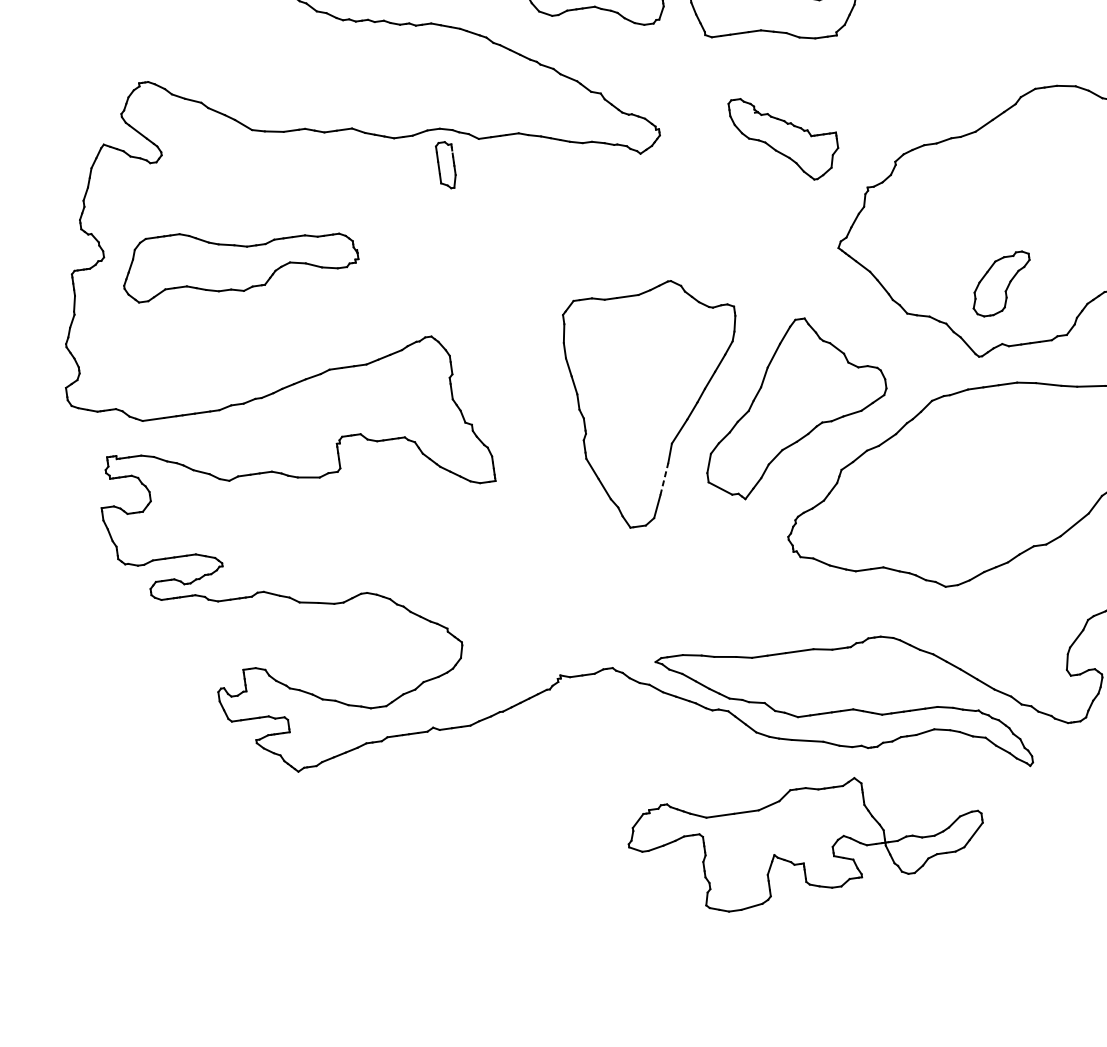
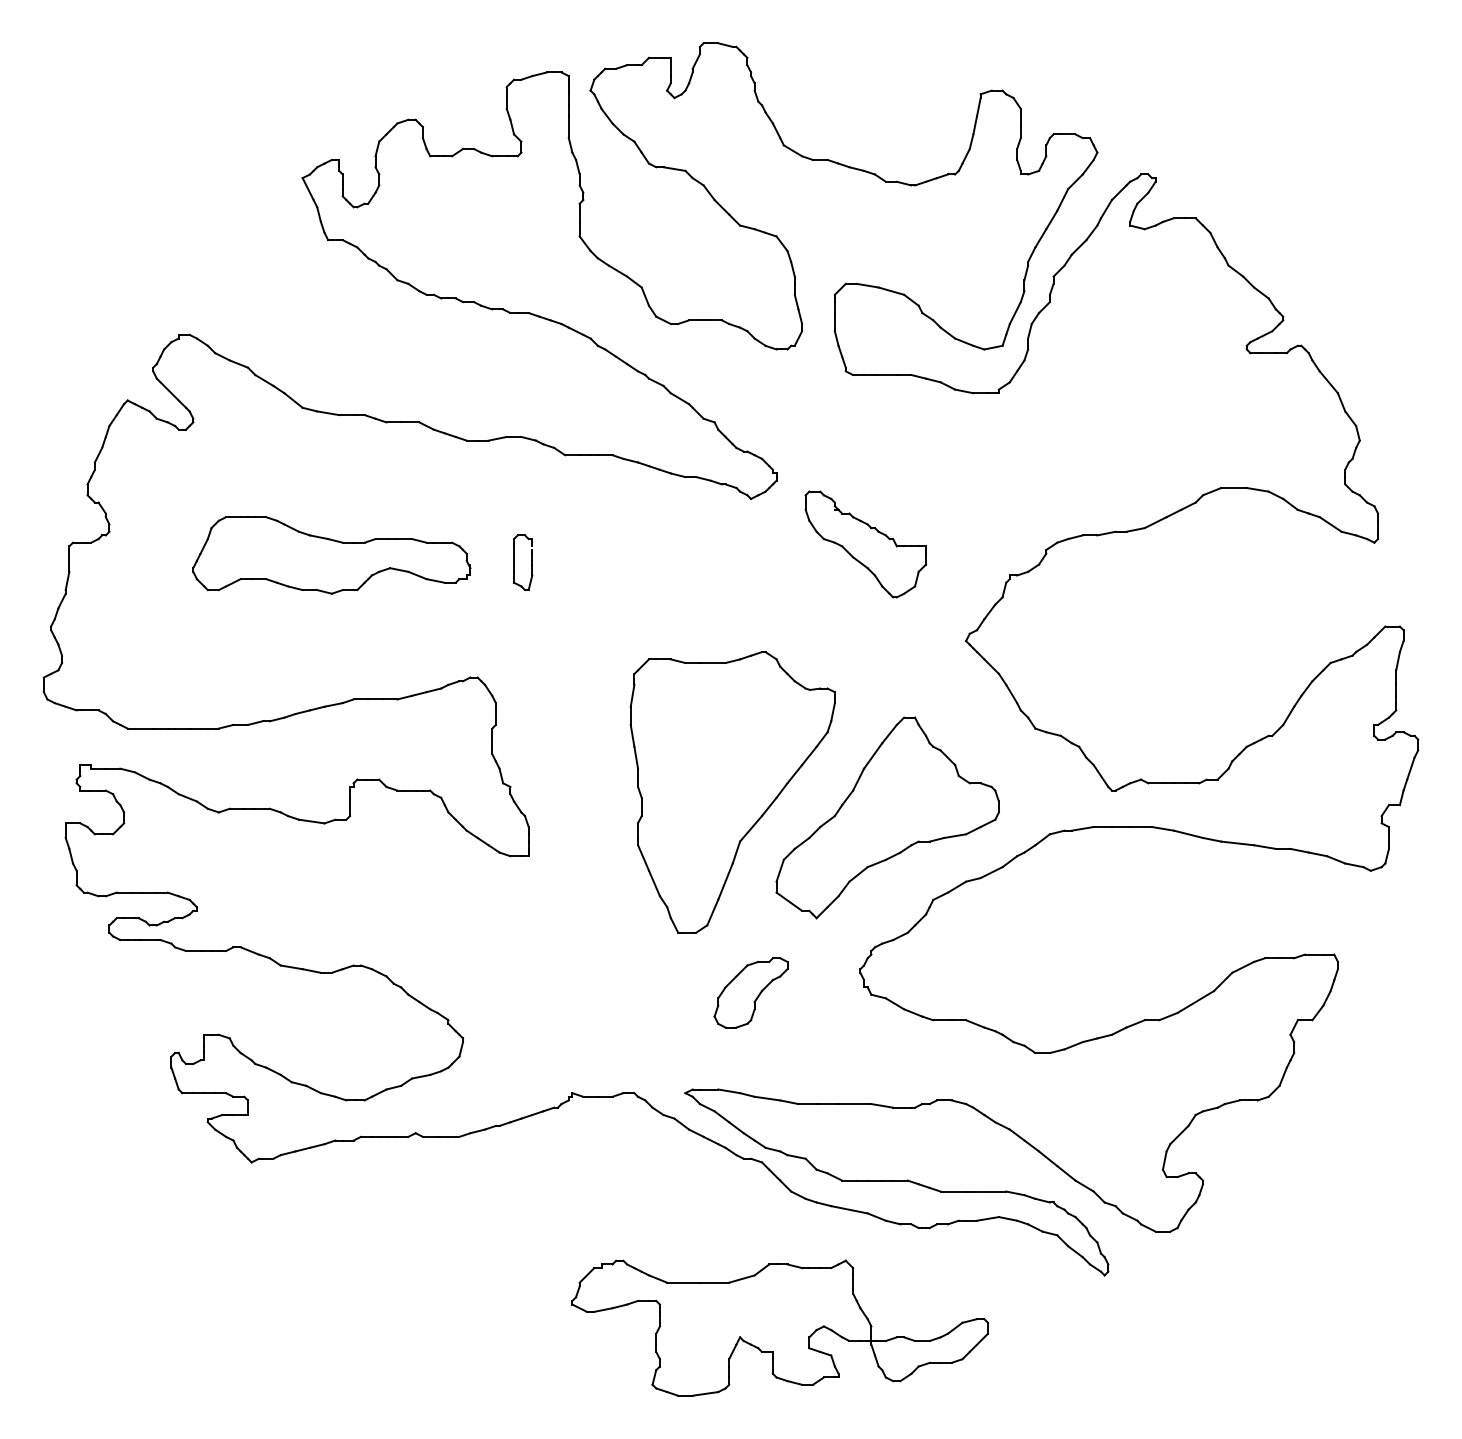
part: (784, 138) -> (865, 544), moved
part: (453, 164) -> (531, 562), moved
part: (239, 258) -> (331, 555), moved
part: (1001, 283) -> (750, 992), moved
line: (664, 479) -> (725, 881), dashed -> solid
part: (806, 842) -> (779, 1327), moved

